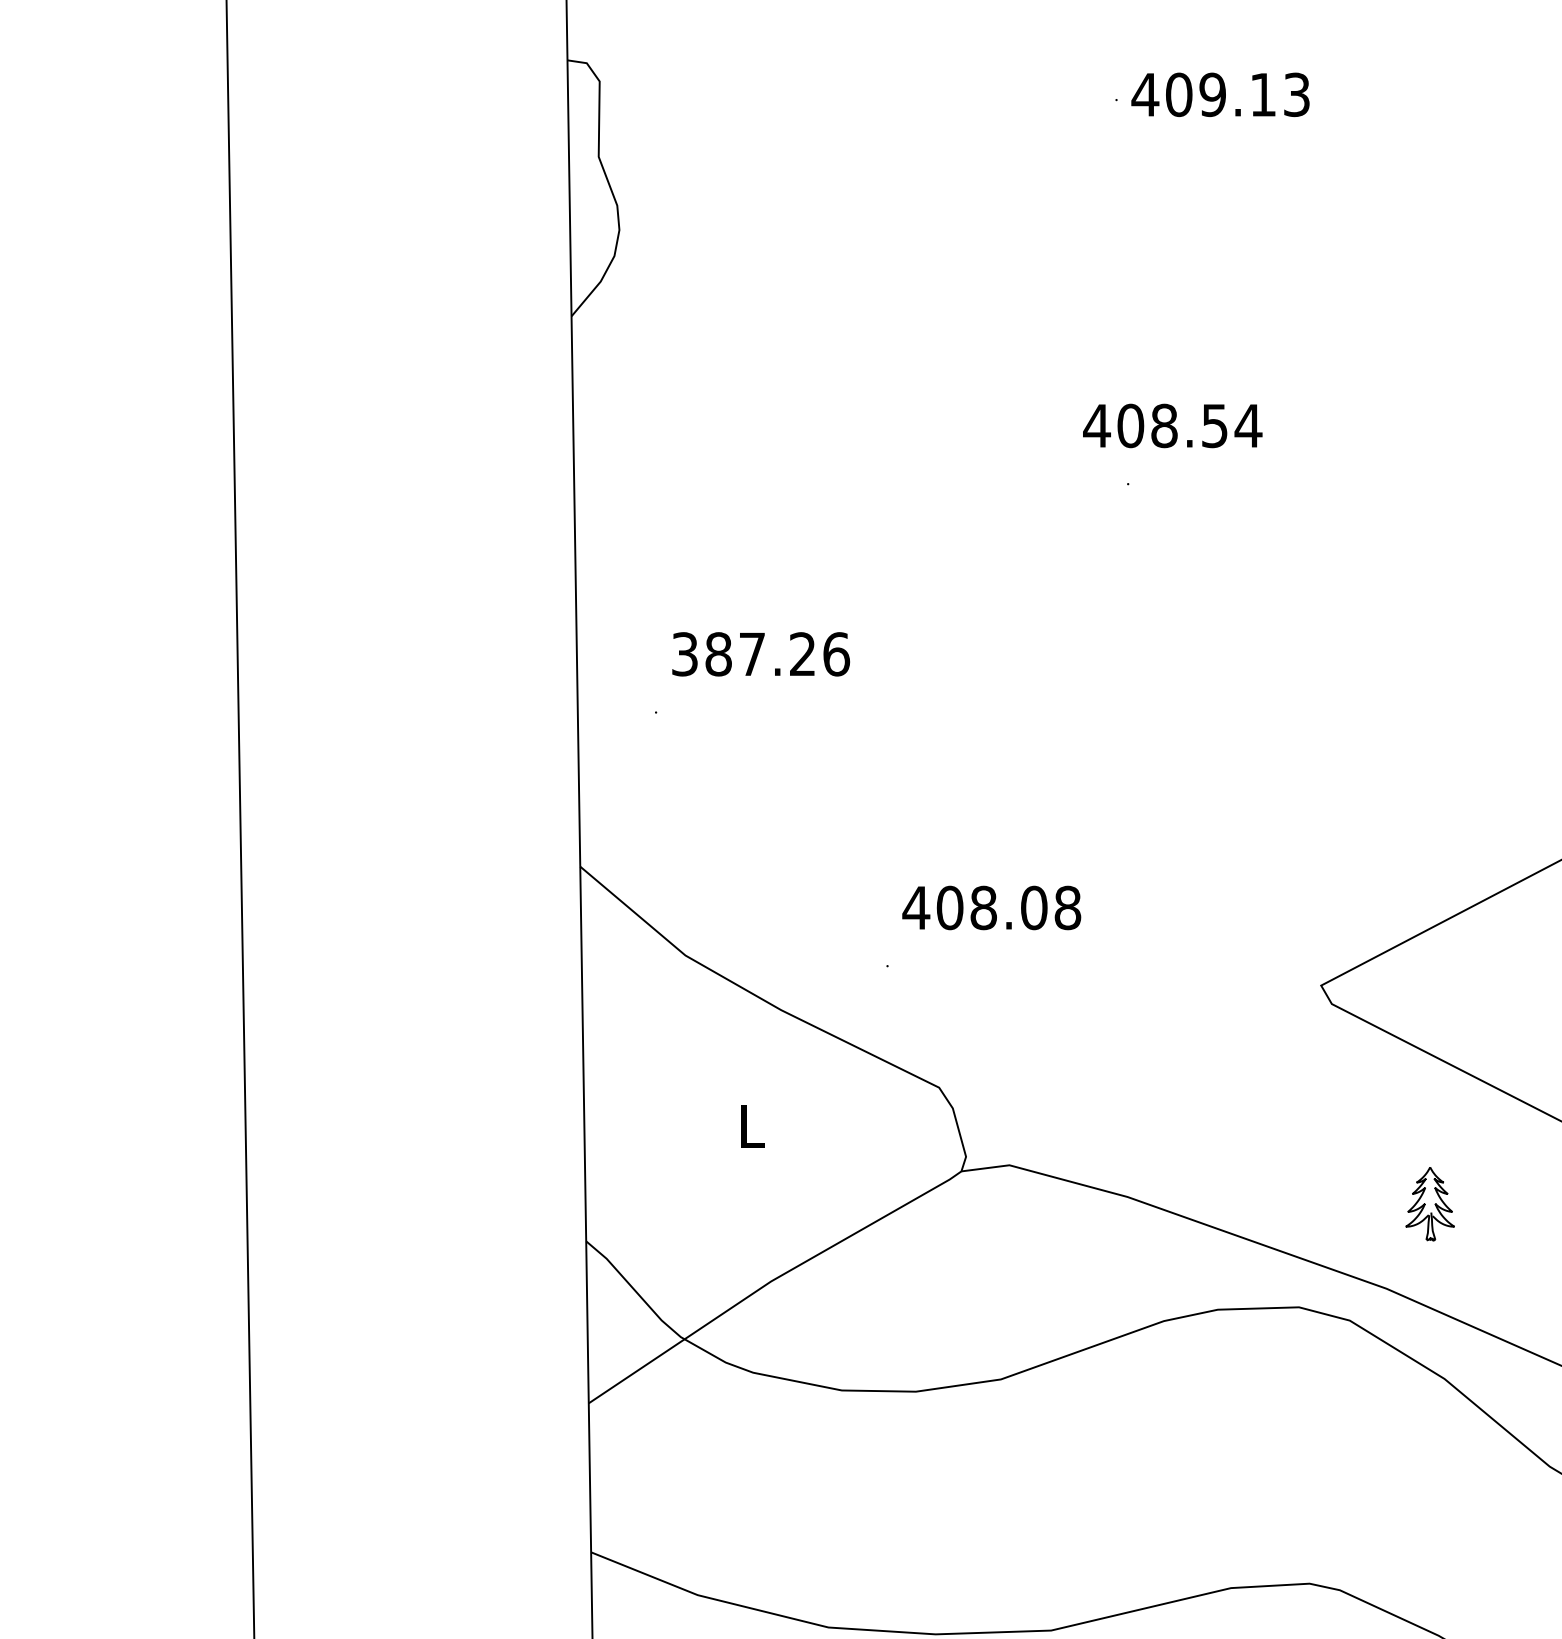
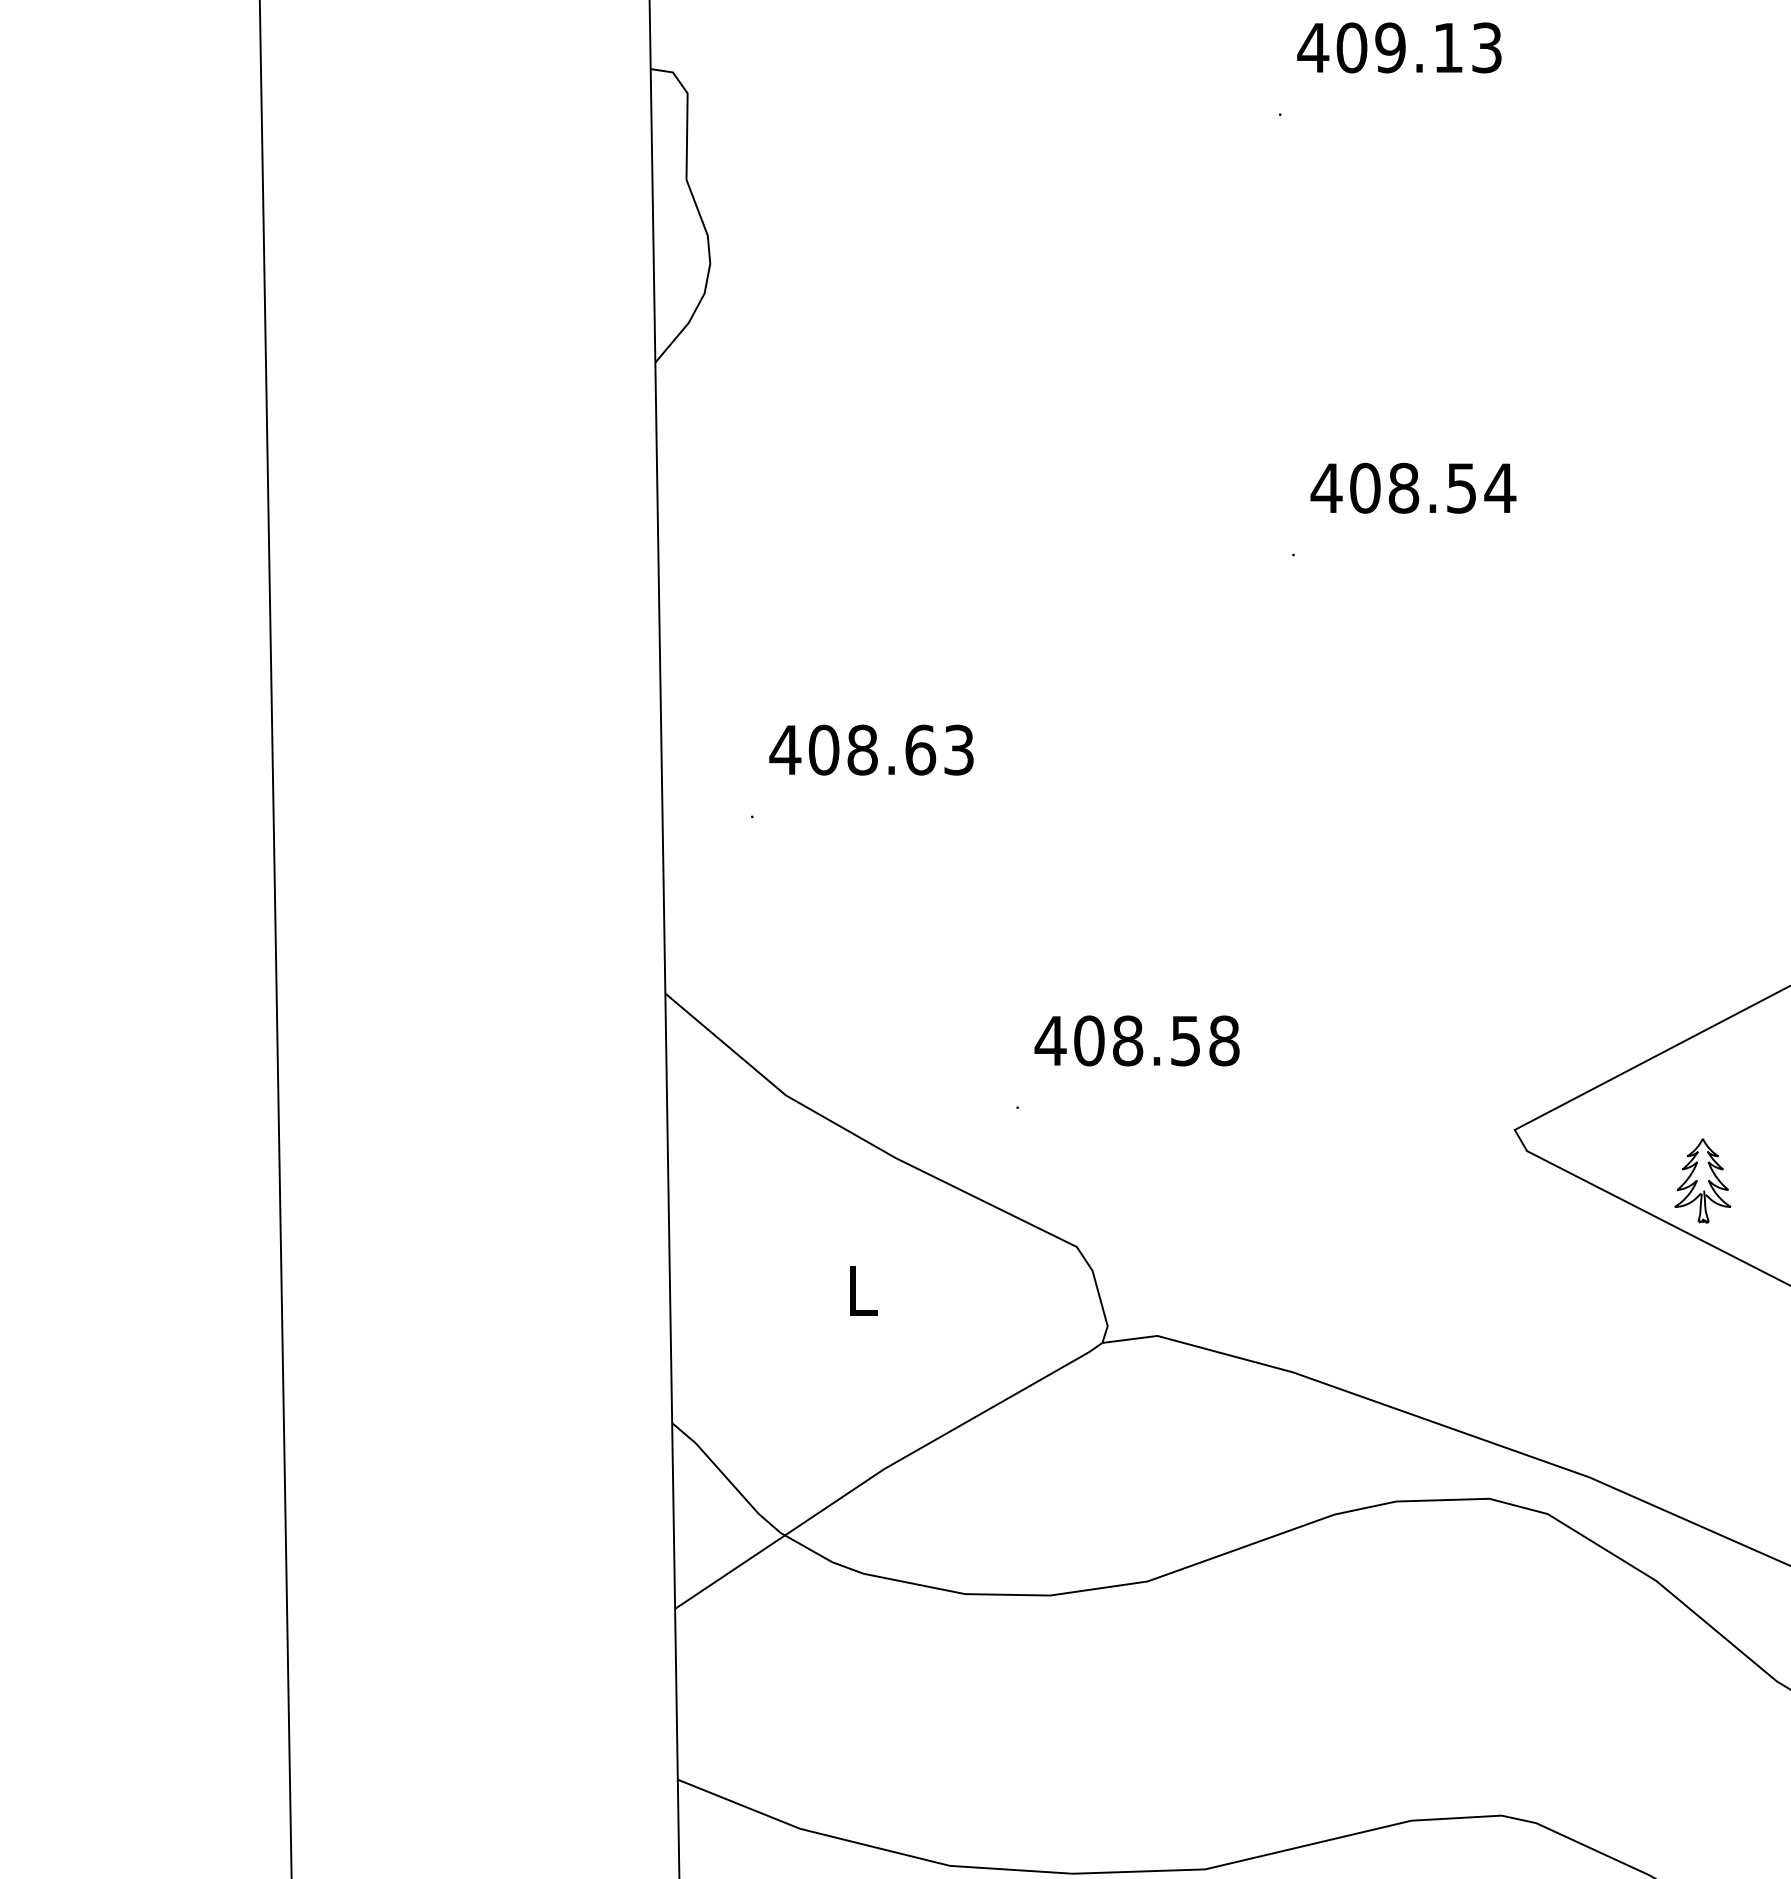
text: (1220, 94) -> (1399, 47), moved
text: (1172, 425) -> (1413, 487), moved
text: (760, 654) -> (871, 750), 387.26 -> 408.63
text: (1034, 907) -> (1186, 1040), 408.08 -> 408.58
part: (1429, 1204) -> (1702, 1181), moved

